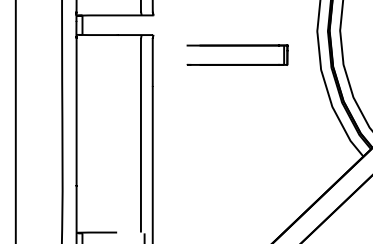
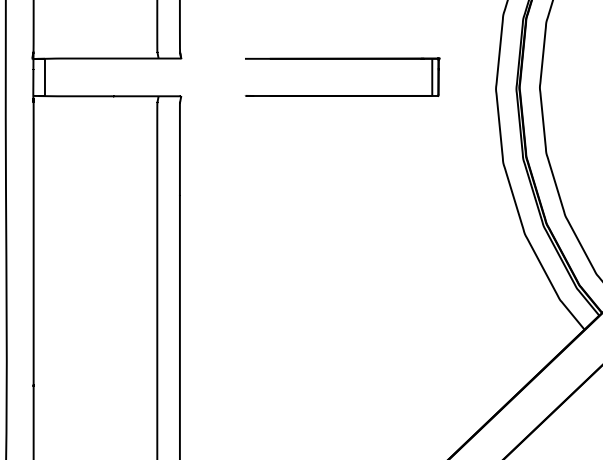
part: (237, 46) -> (342, 60), moved

